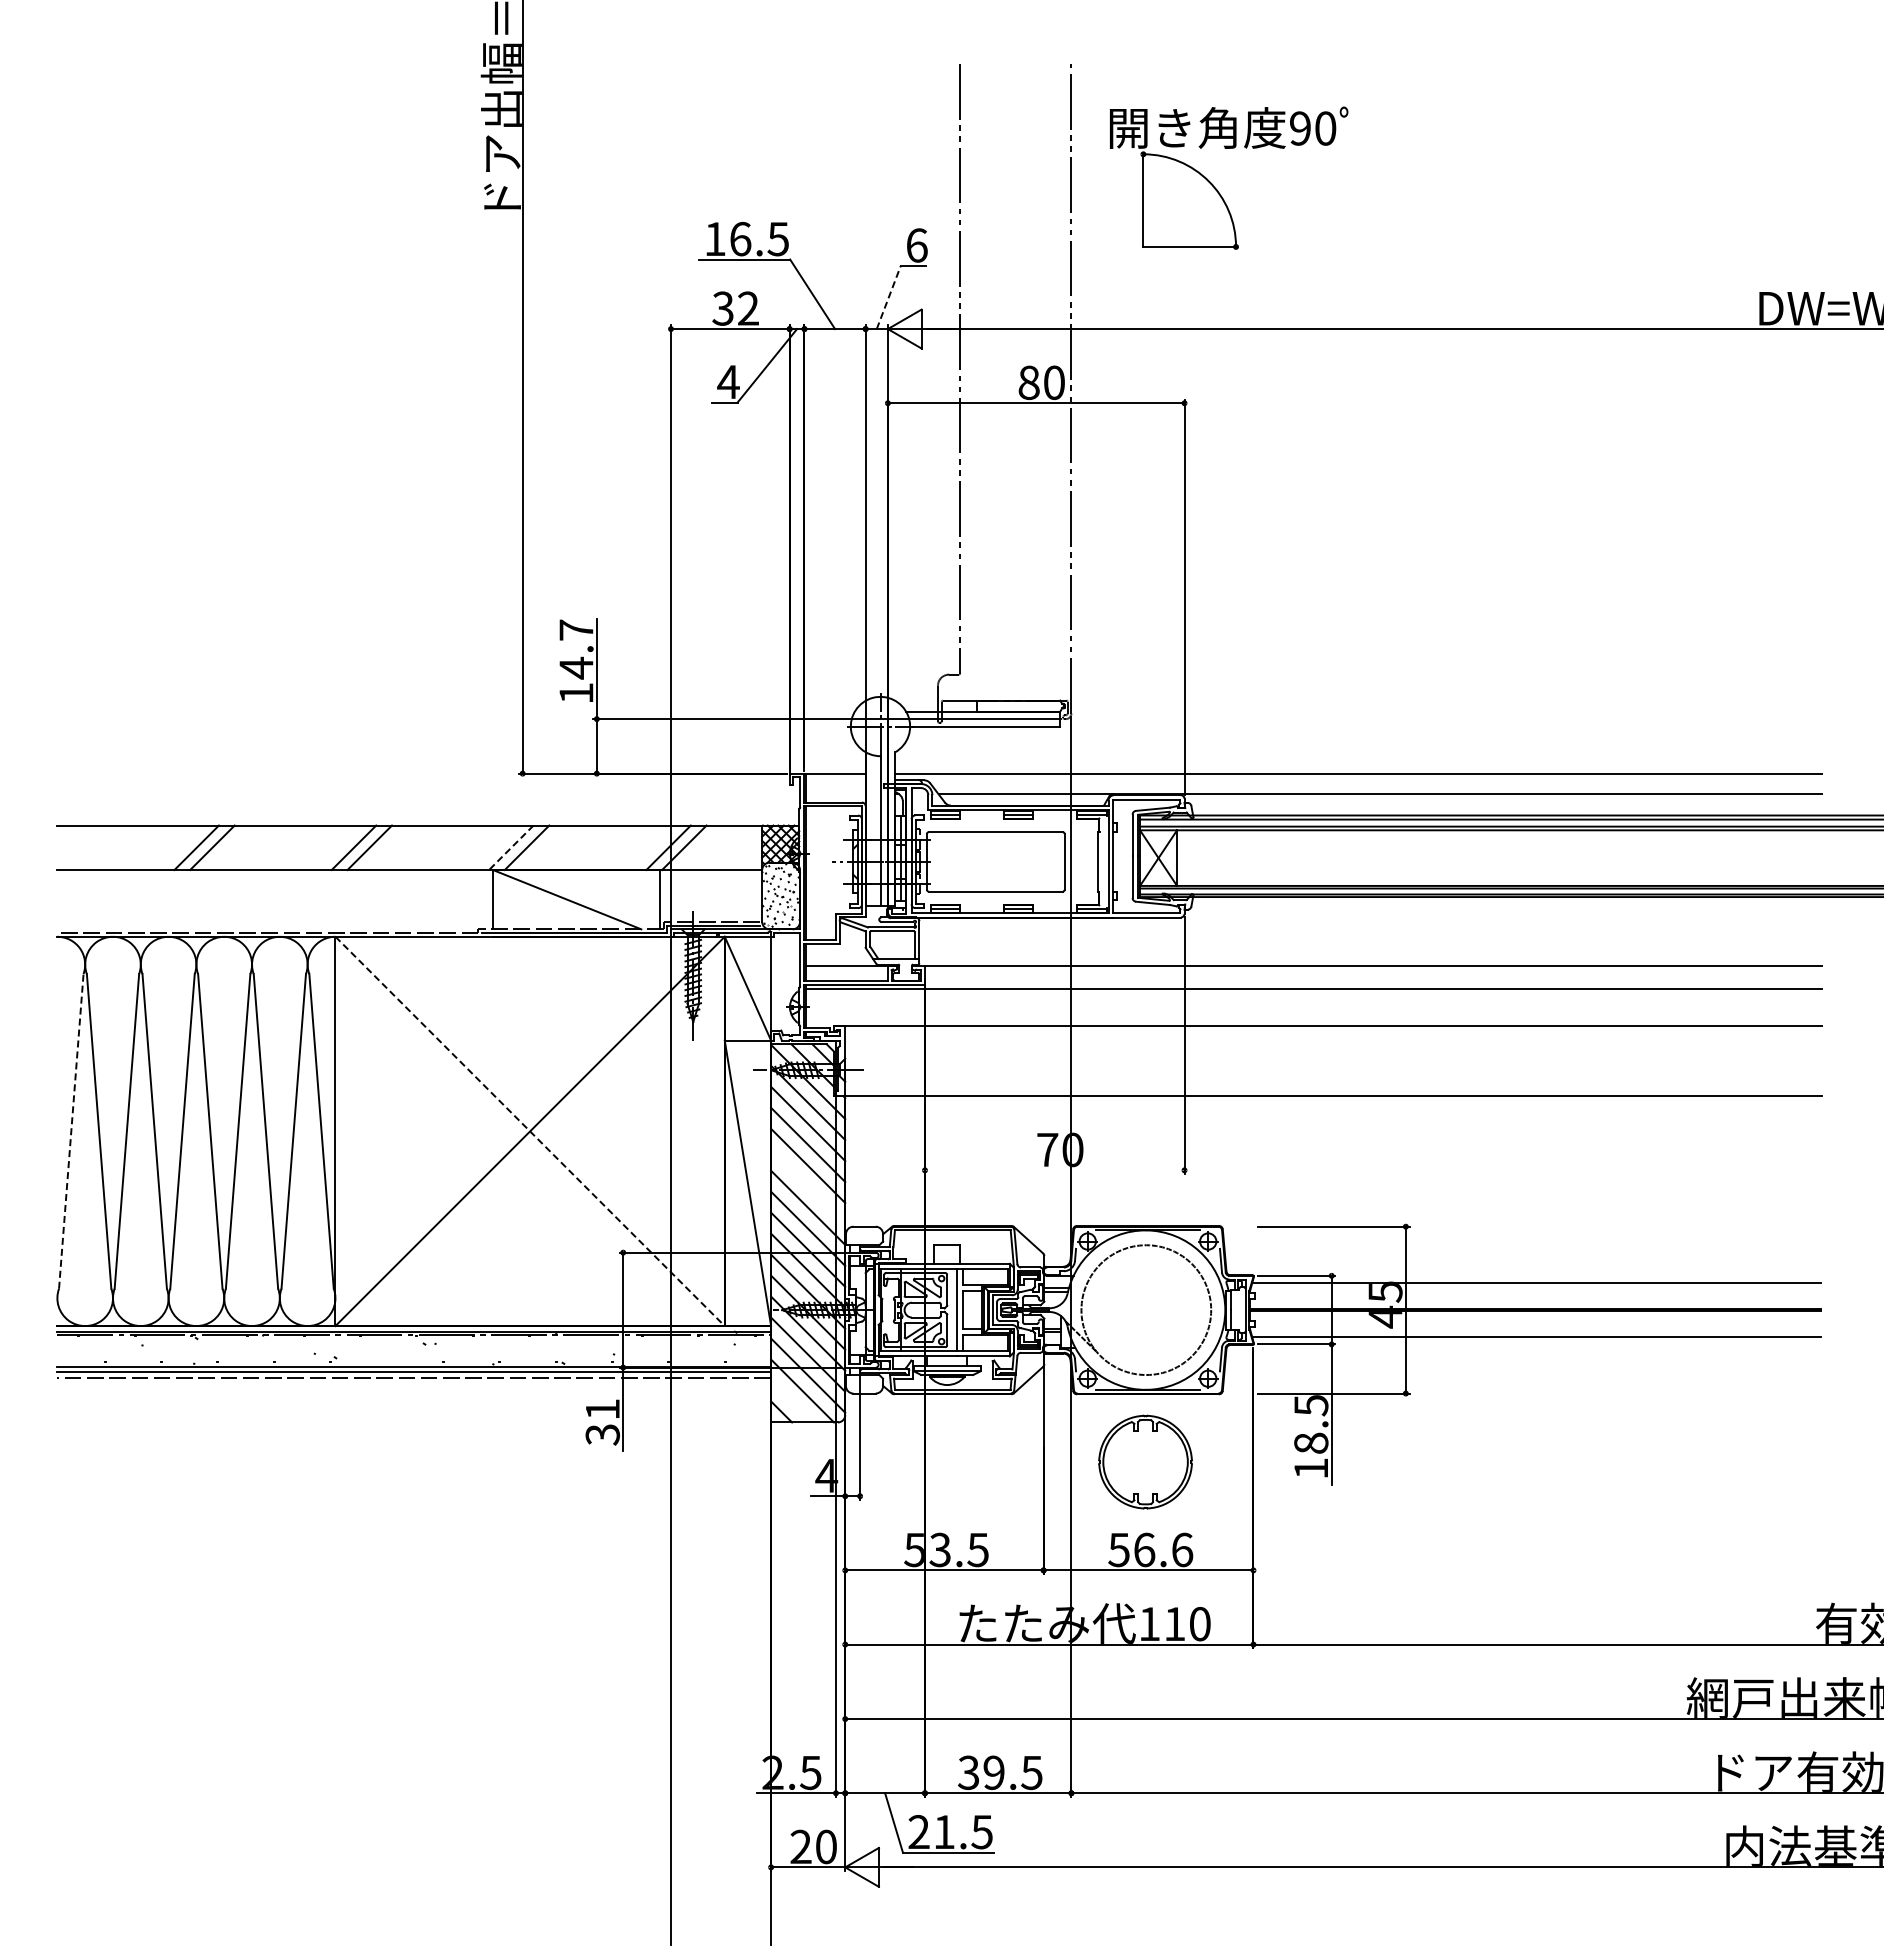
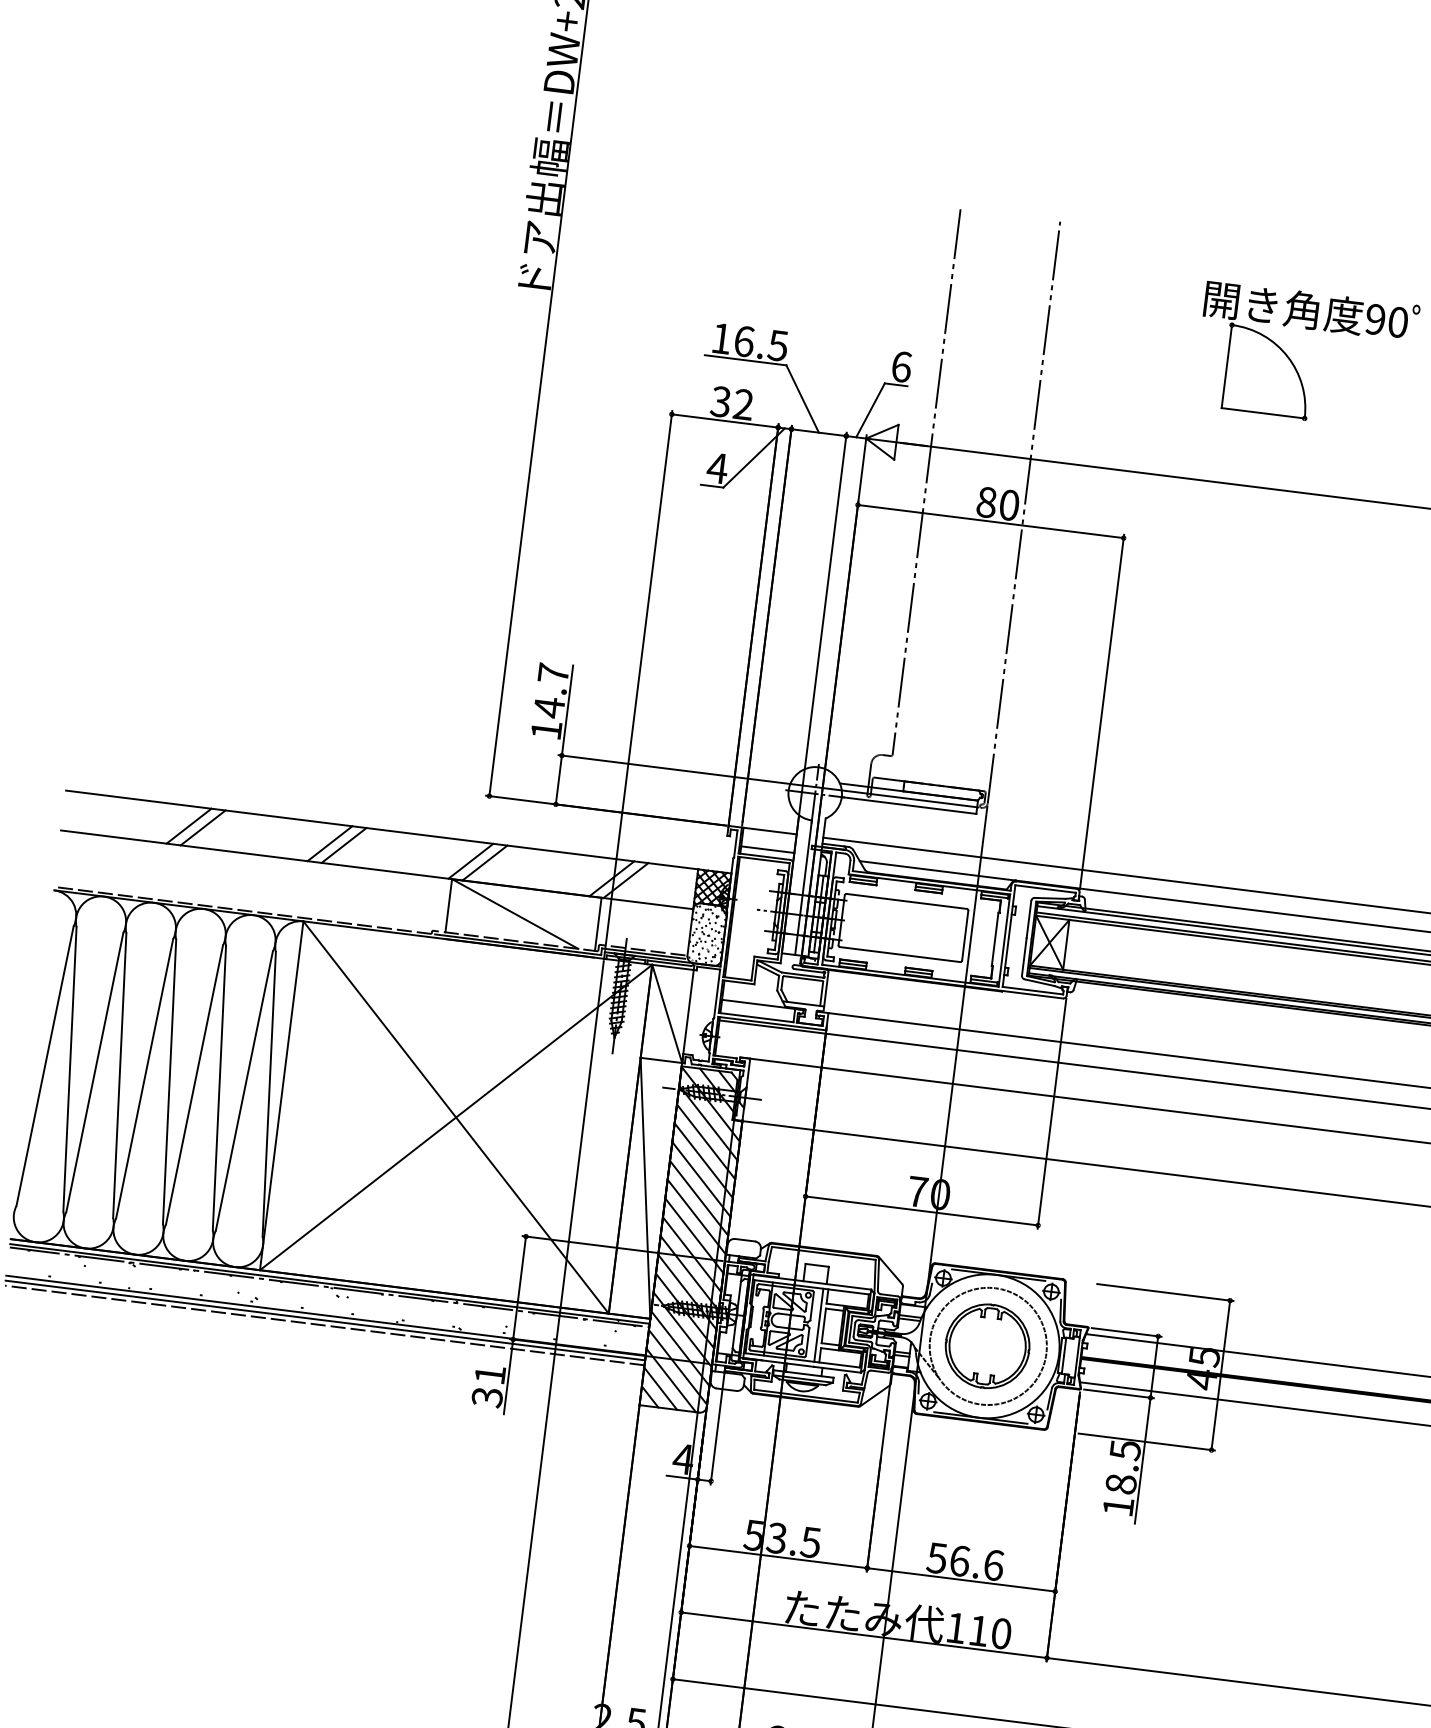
part: (1217, 189) -> (1294, 364), moved
line: (888, 297) -> (870, 410), dashed -> solid
line: (835, 794) -> (767, 849), added
line: (510, 848) -> (470, 861), dashed -> solid
line: (71, 1131) -> (45, 1066), dashed -> solid
line: (530, 1131) -> (456, 1117), dashed -> solid
line: (1054, 1170) -> (921, 1211), added
line: (808, 1186) -> (699, 1197), added
line: (792, 1401) -> (661, 1388), added
part: (1145, 1461) -> (987, 1345), moved

